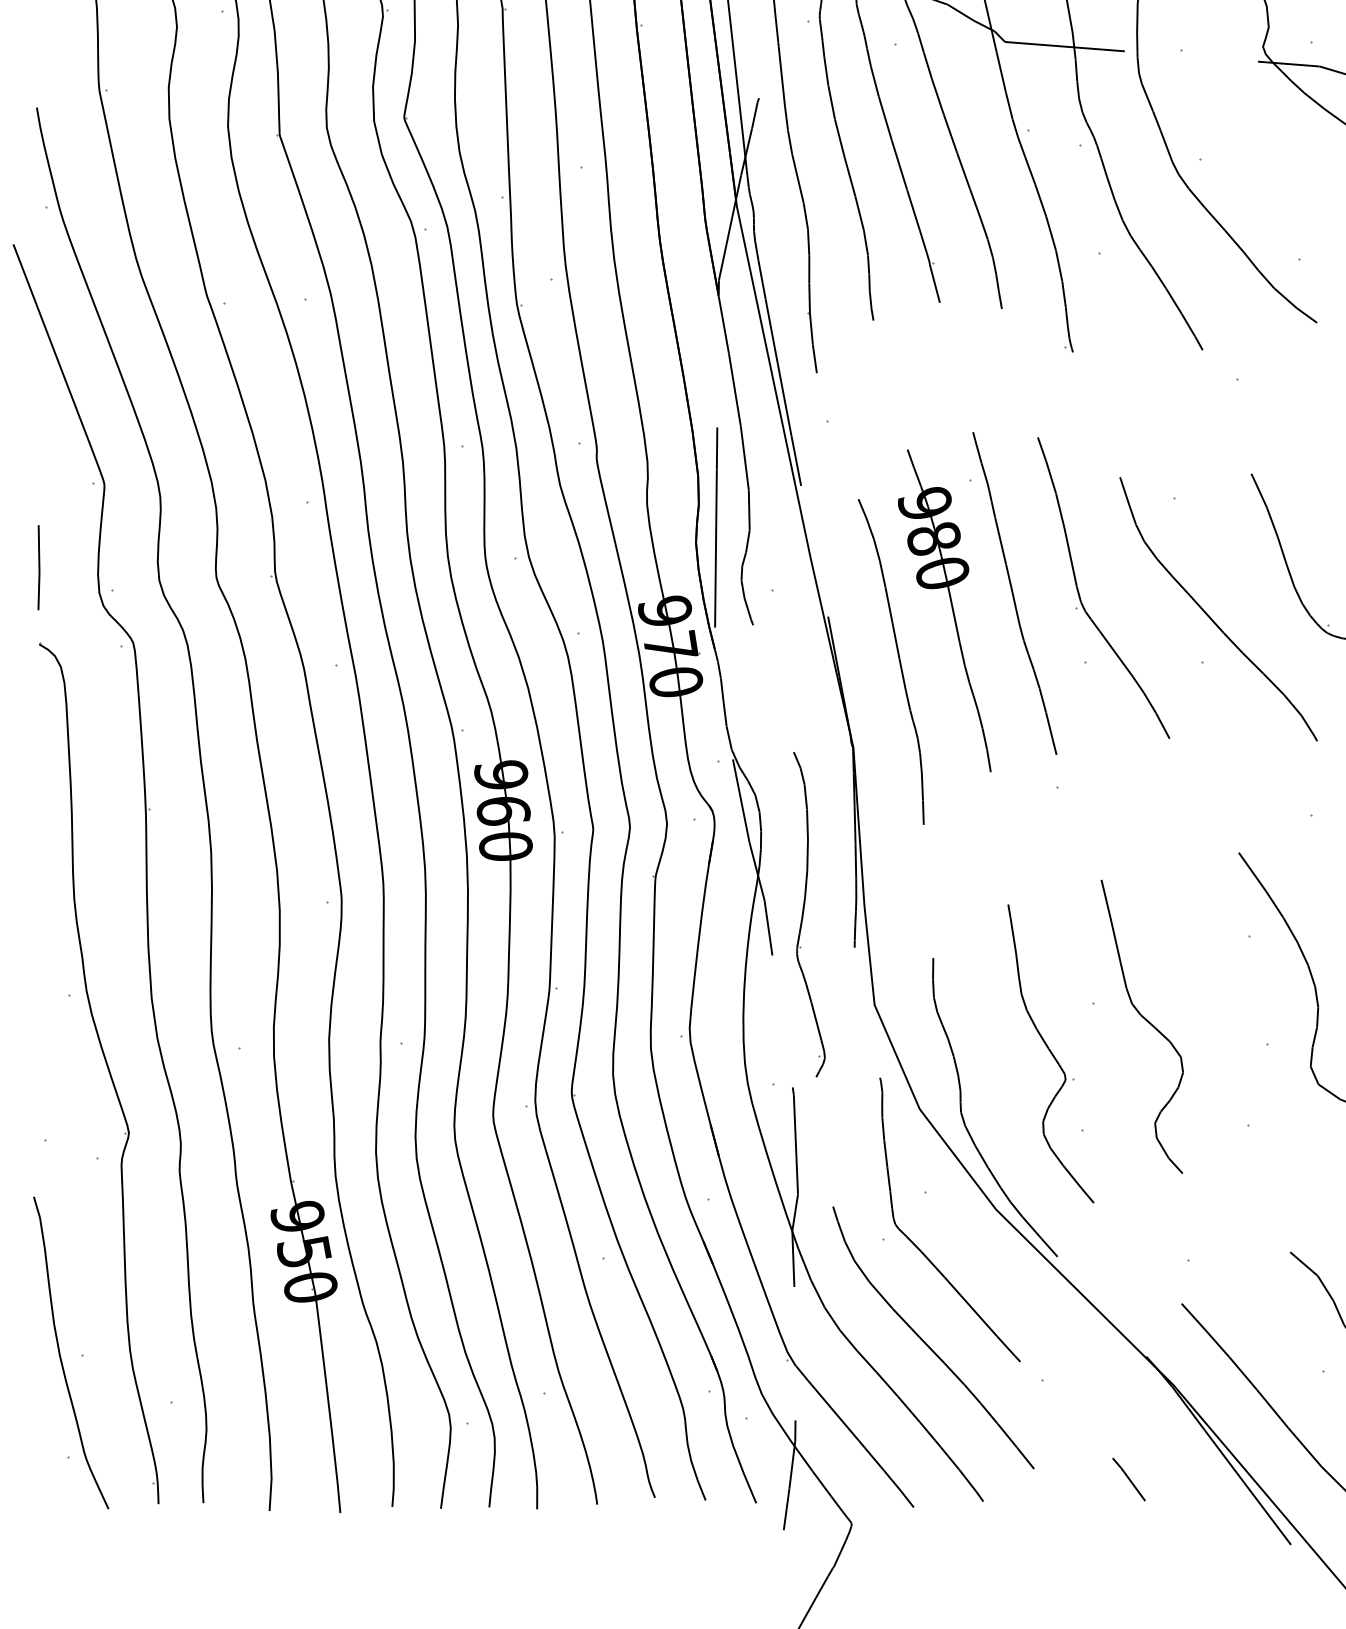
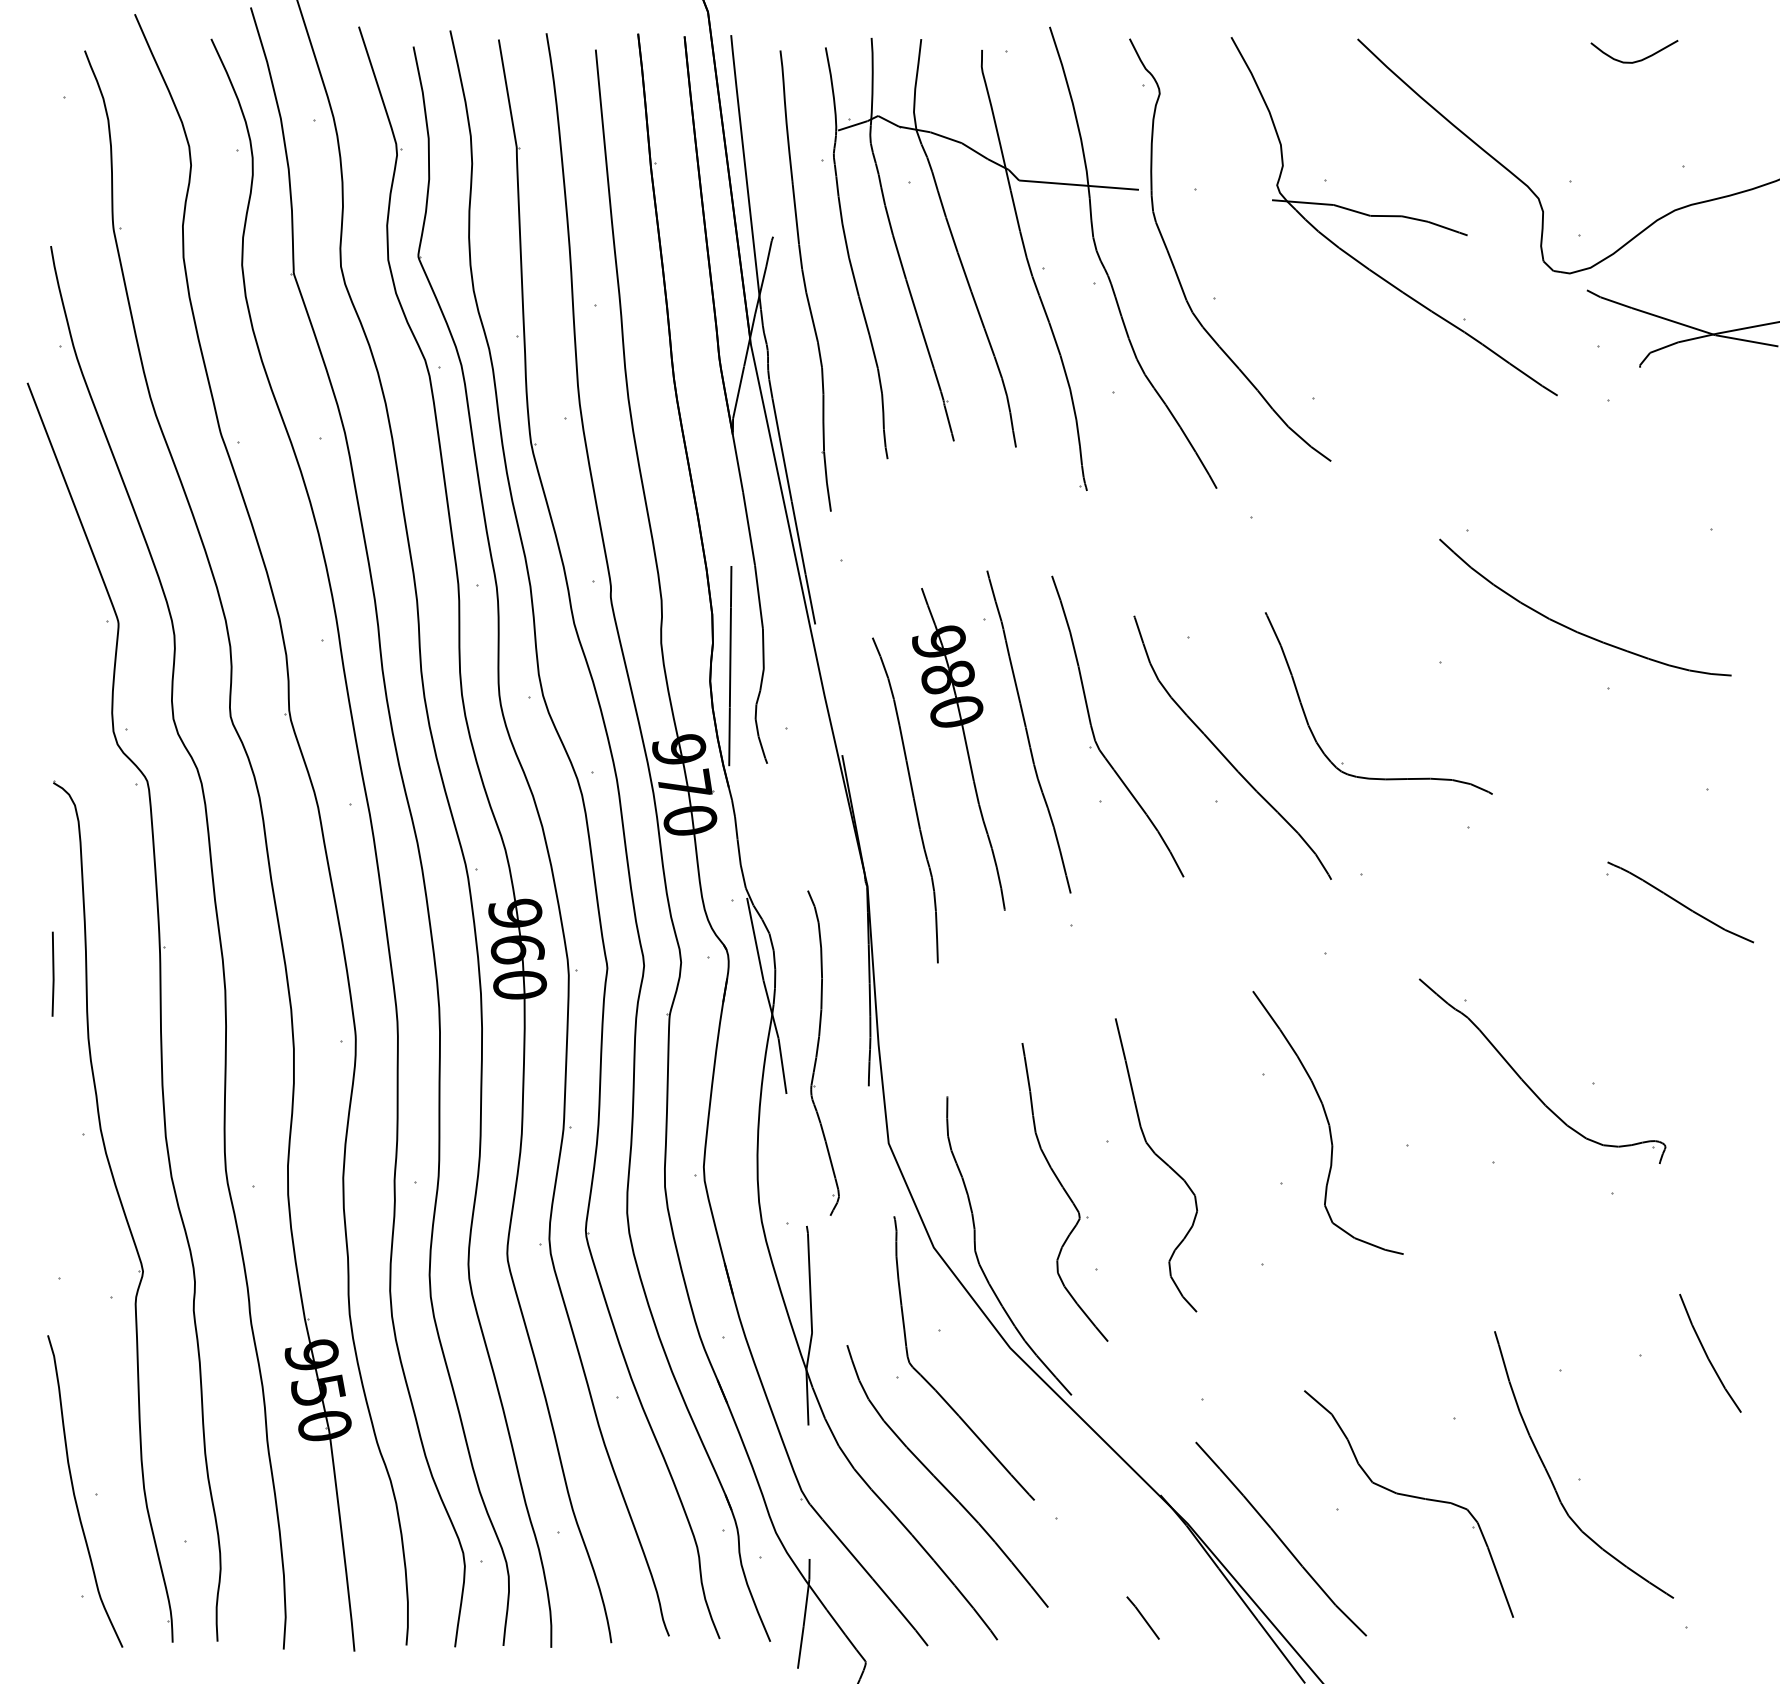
line: (38, 566) -> (52, 973), moved

